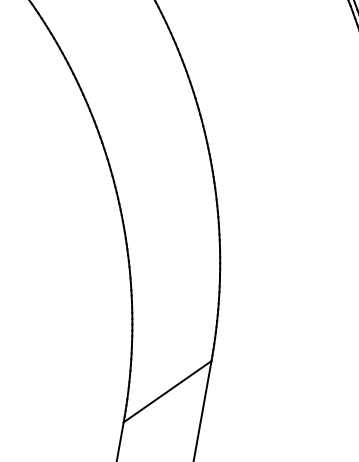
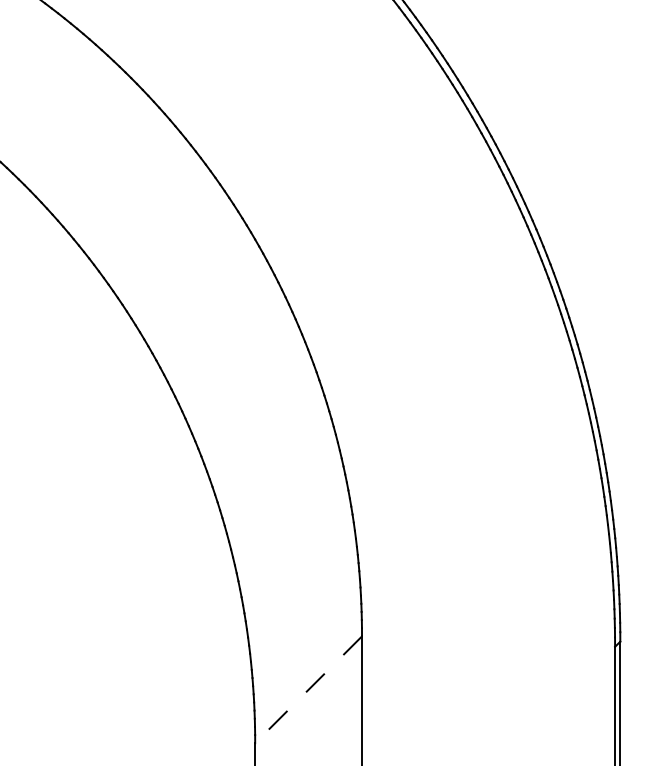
line: (167, 391) -> (308, 689), solid -> dashed

